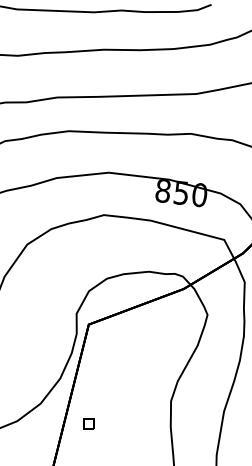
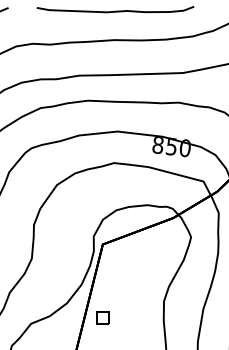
part: (88, 422) -> (102, 317), size x1.67

